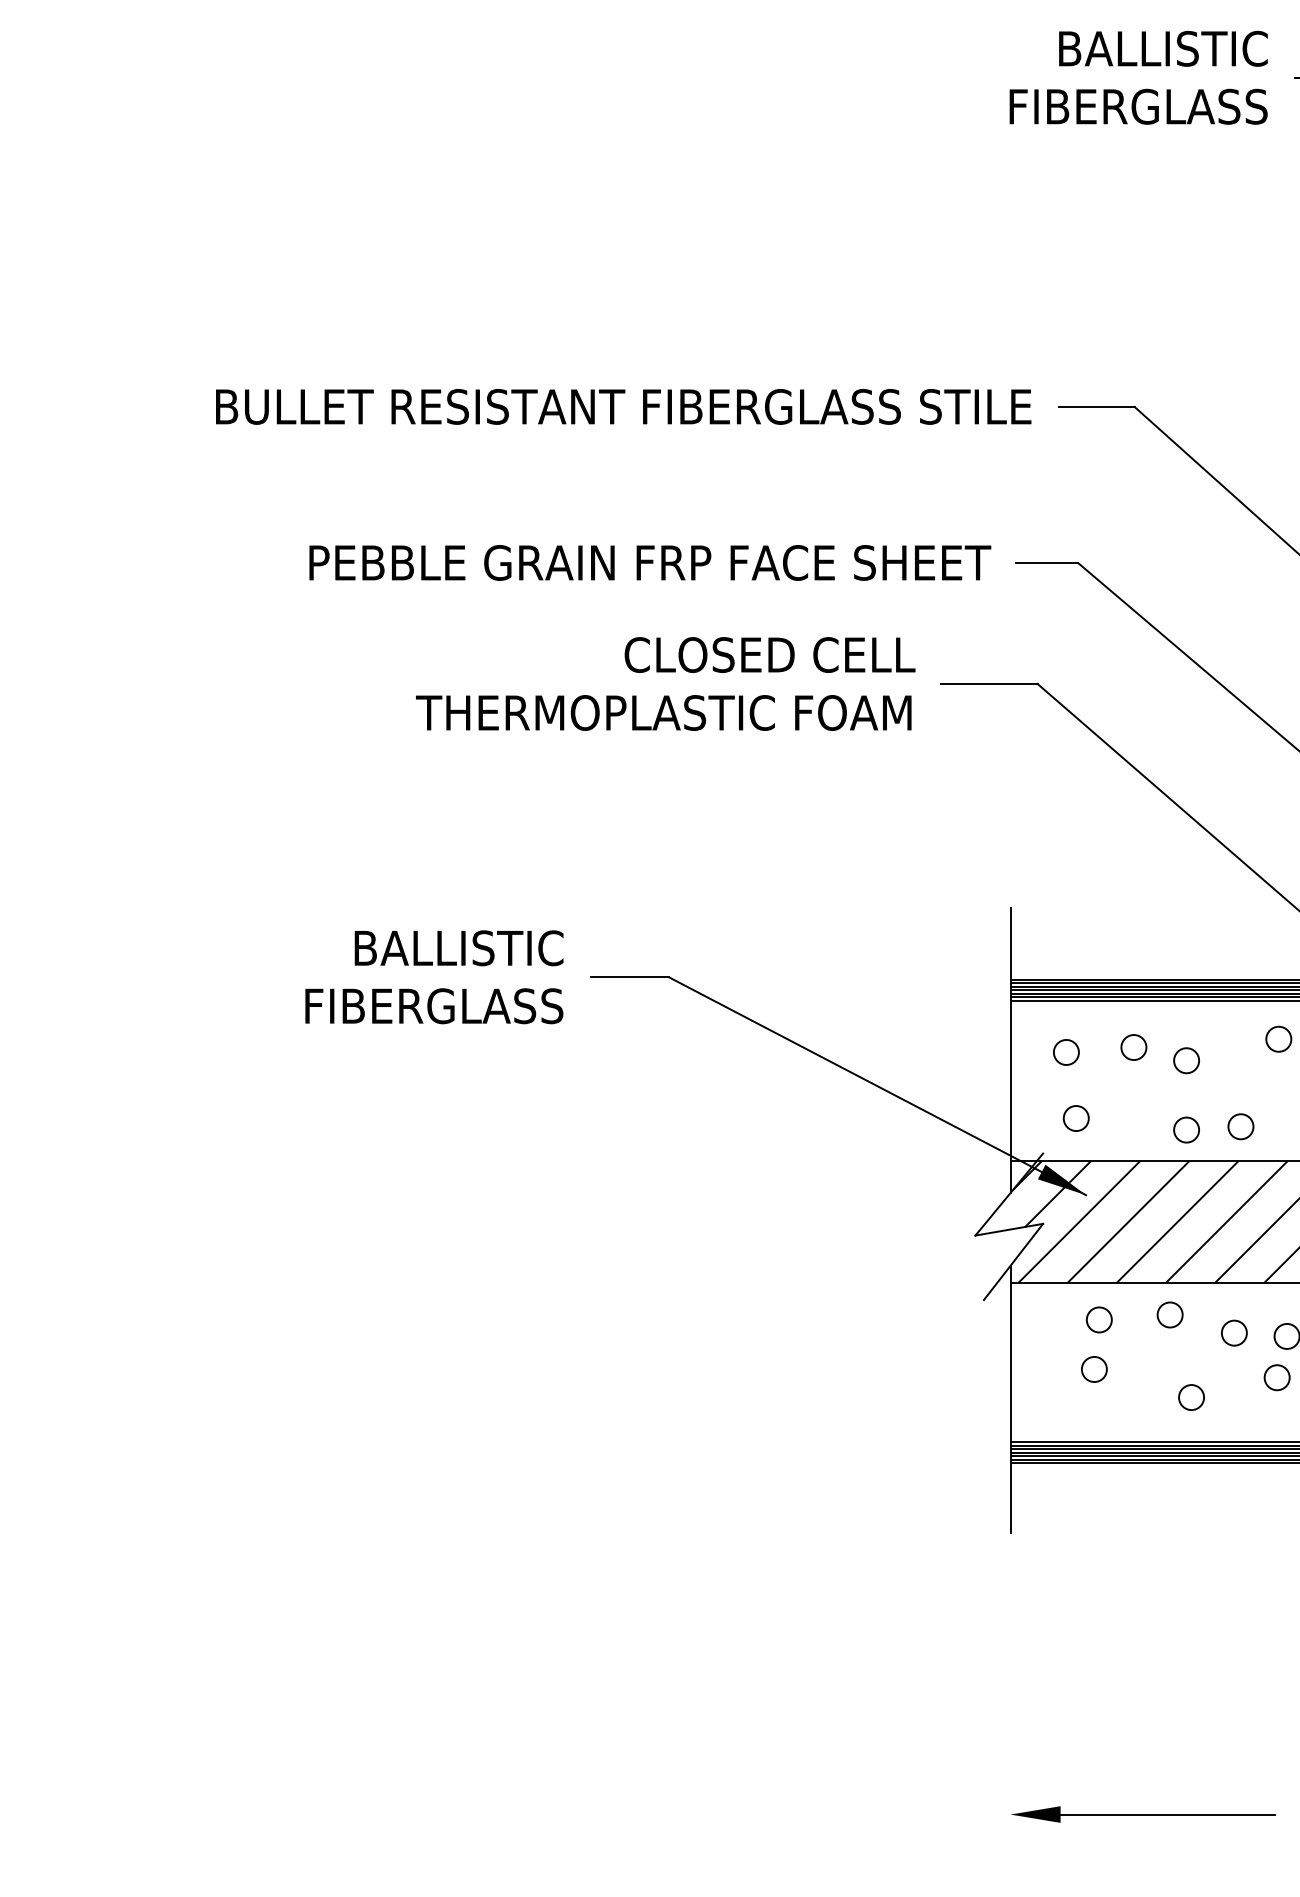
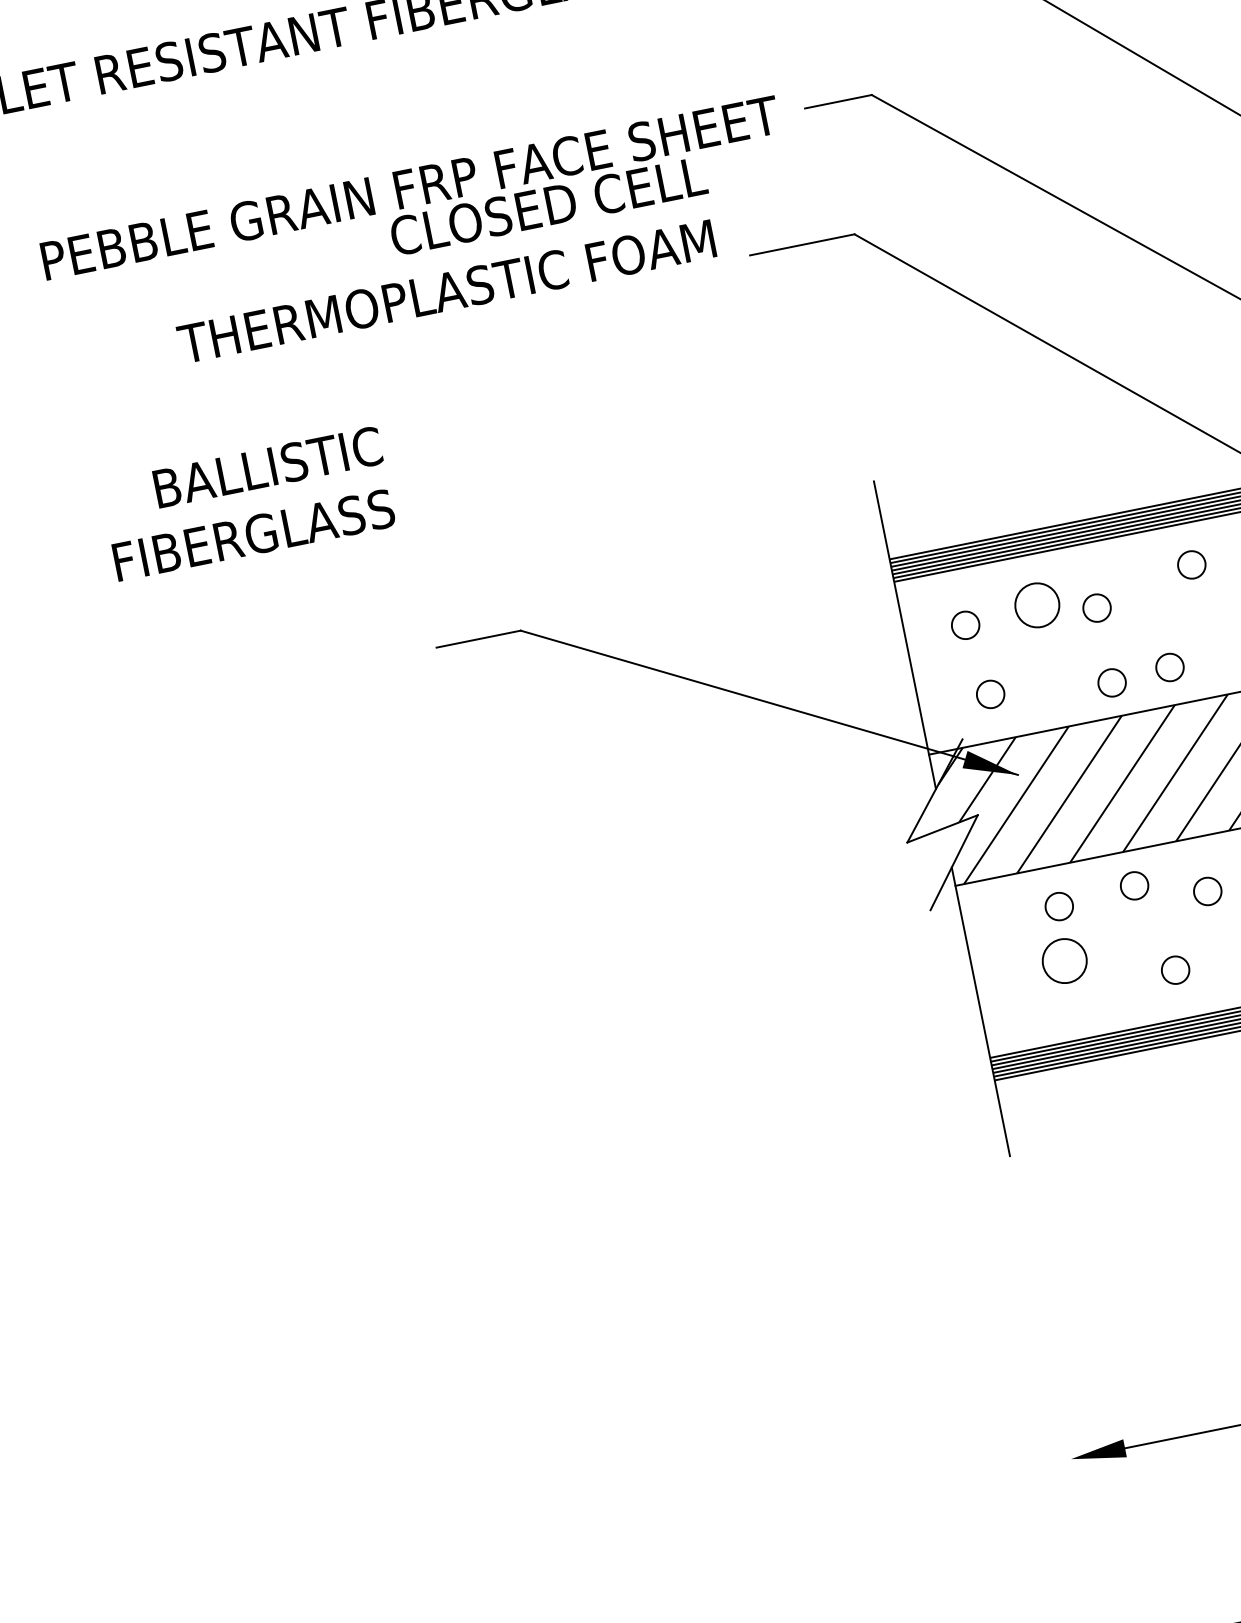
text: (665, 683) -> (442, 259), moved
text: (434, 977) -> (247, 504), moved
circle: (1133, 1047) -> (1036, 605), size x1.6
circle: (1093, 1369) -> (1063, 961), size x1.6

